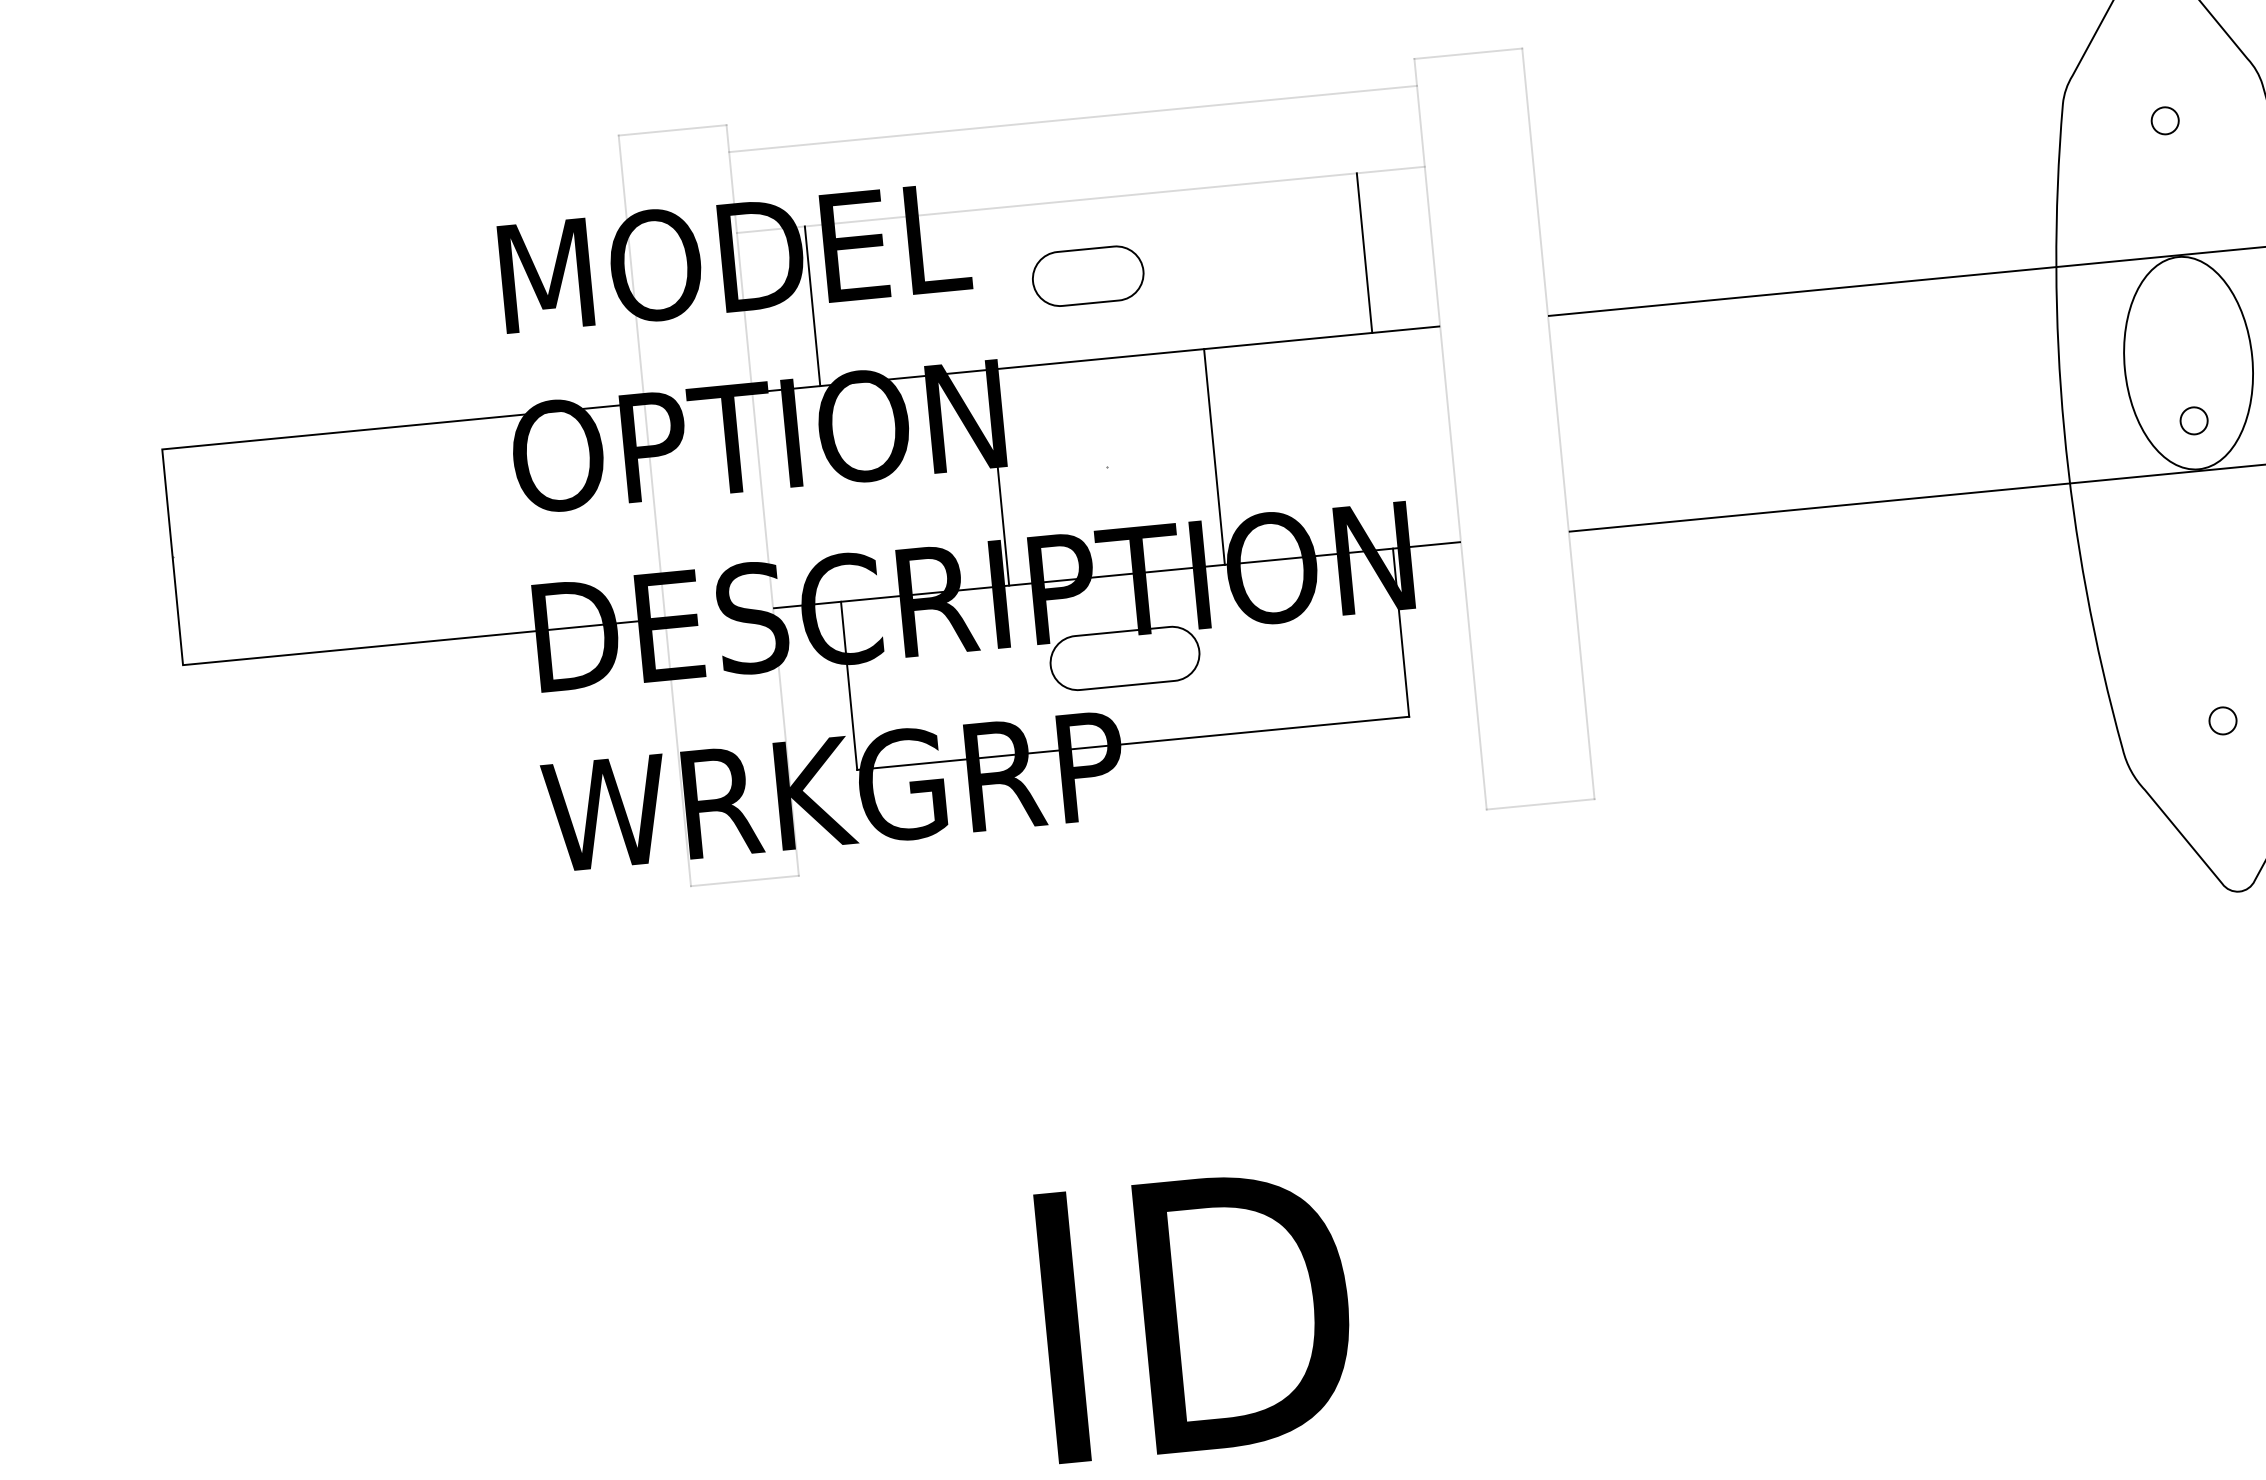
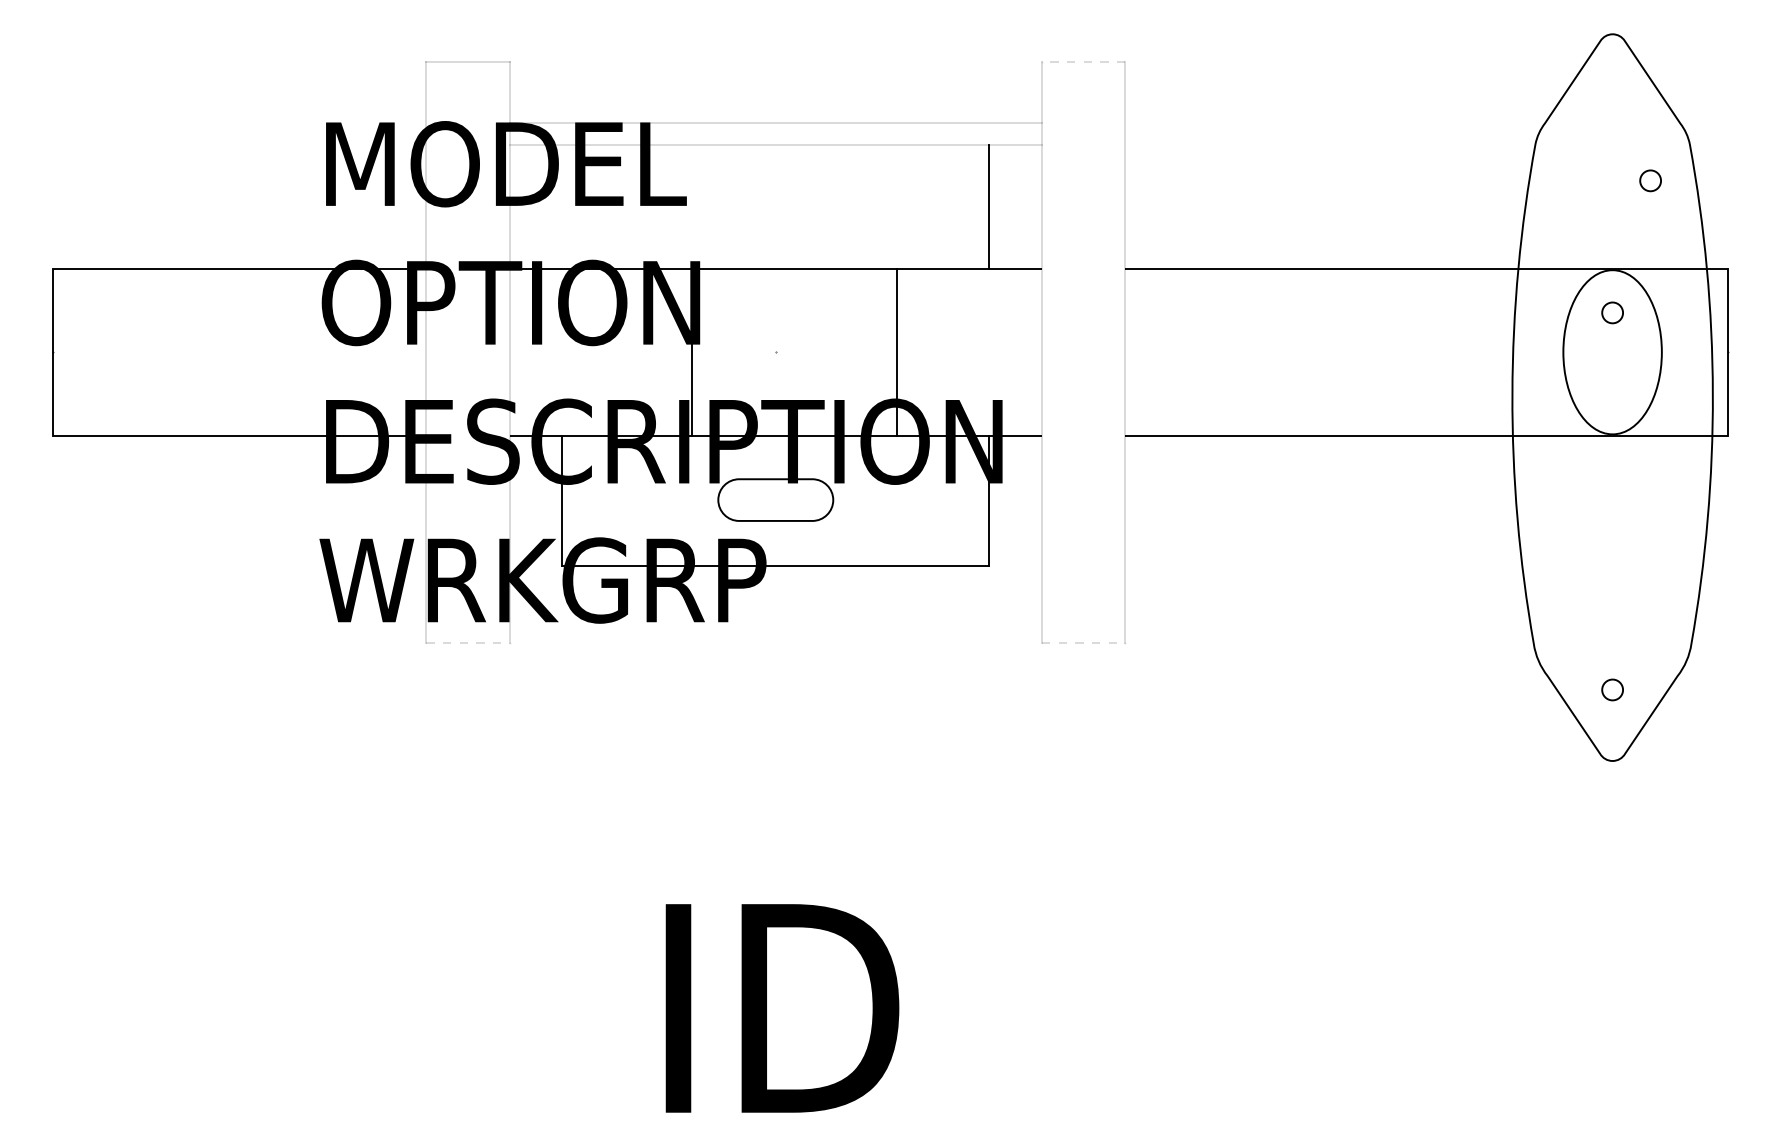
line: (1468, 54) -> (1083, 62), solid -> dashed
line: (1072, 118) -> (775, 122), moved
part: (2165, 120) -> (1650, 180), moved
part: (1087, 276) -> (775, 204), removed
line: (812, 305) -> (562, 206), removed
part: (2193, 420) -> (1612, 312), moved
line: (1214, 455) -> (897, 351), moved
part: (2222, 720) -> (1612, 689), moved
line: (1540, 804) -> (1083, 642), solid -> dashed
line: (745, 880) -> (468, 642), solid -> dashed

